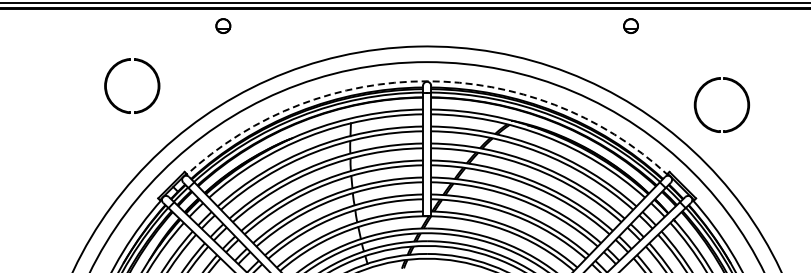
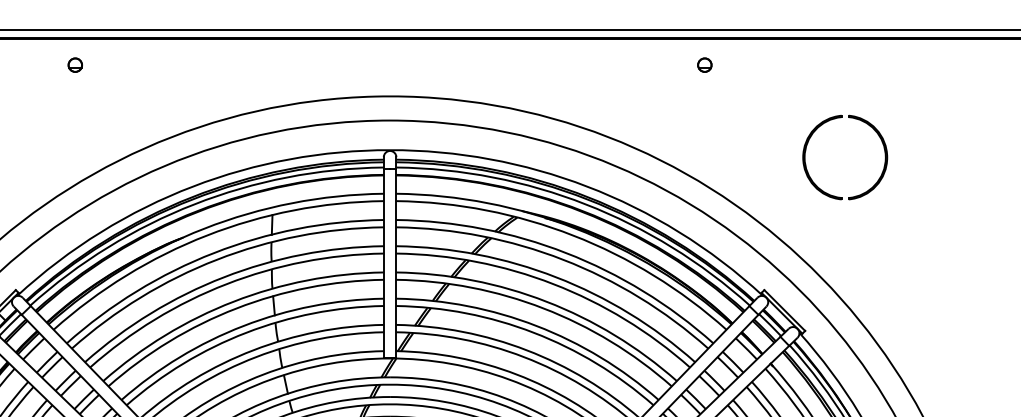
part: (222, 26) -> (74, 65), size x0.62
part: (630, 26) -> (704, 65), size x0.62
arc: (427, 81) -> (390, 150), dashed -> solid
part: (706, 85) -> (821, 127), moved

